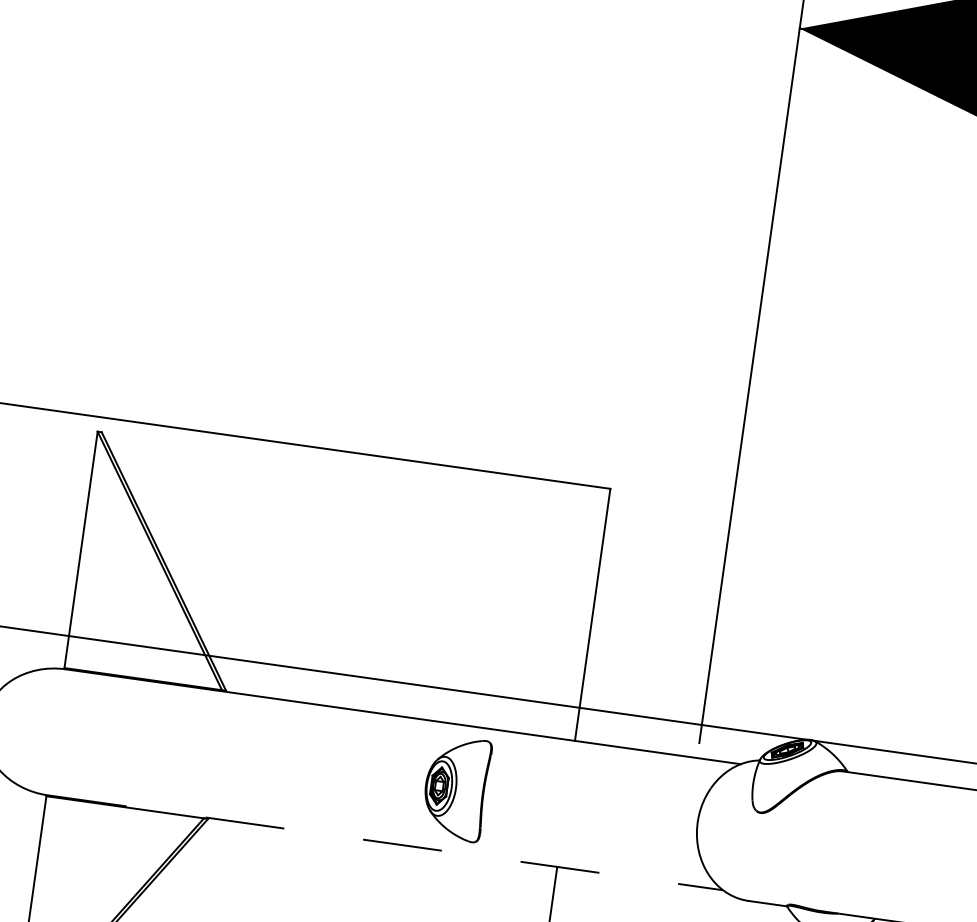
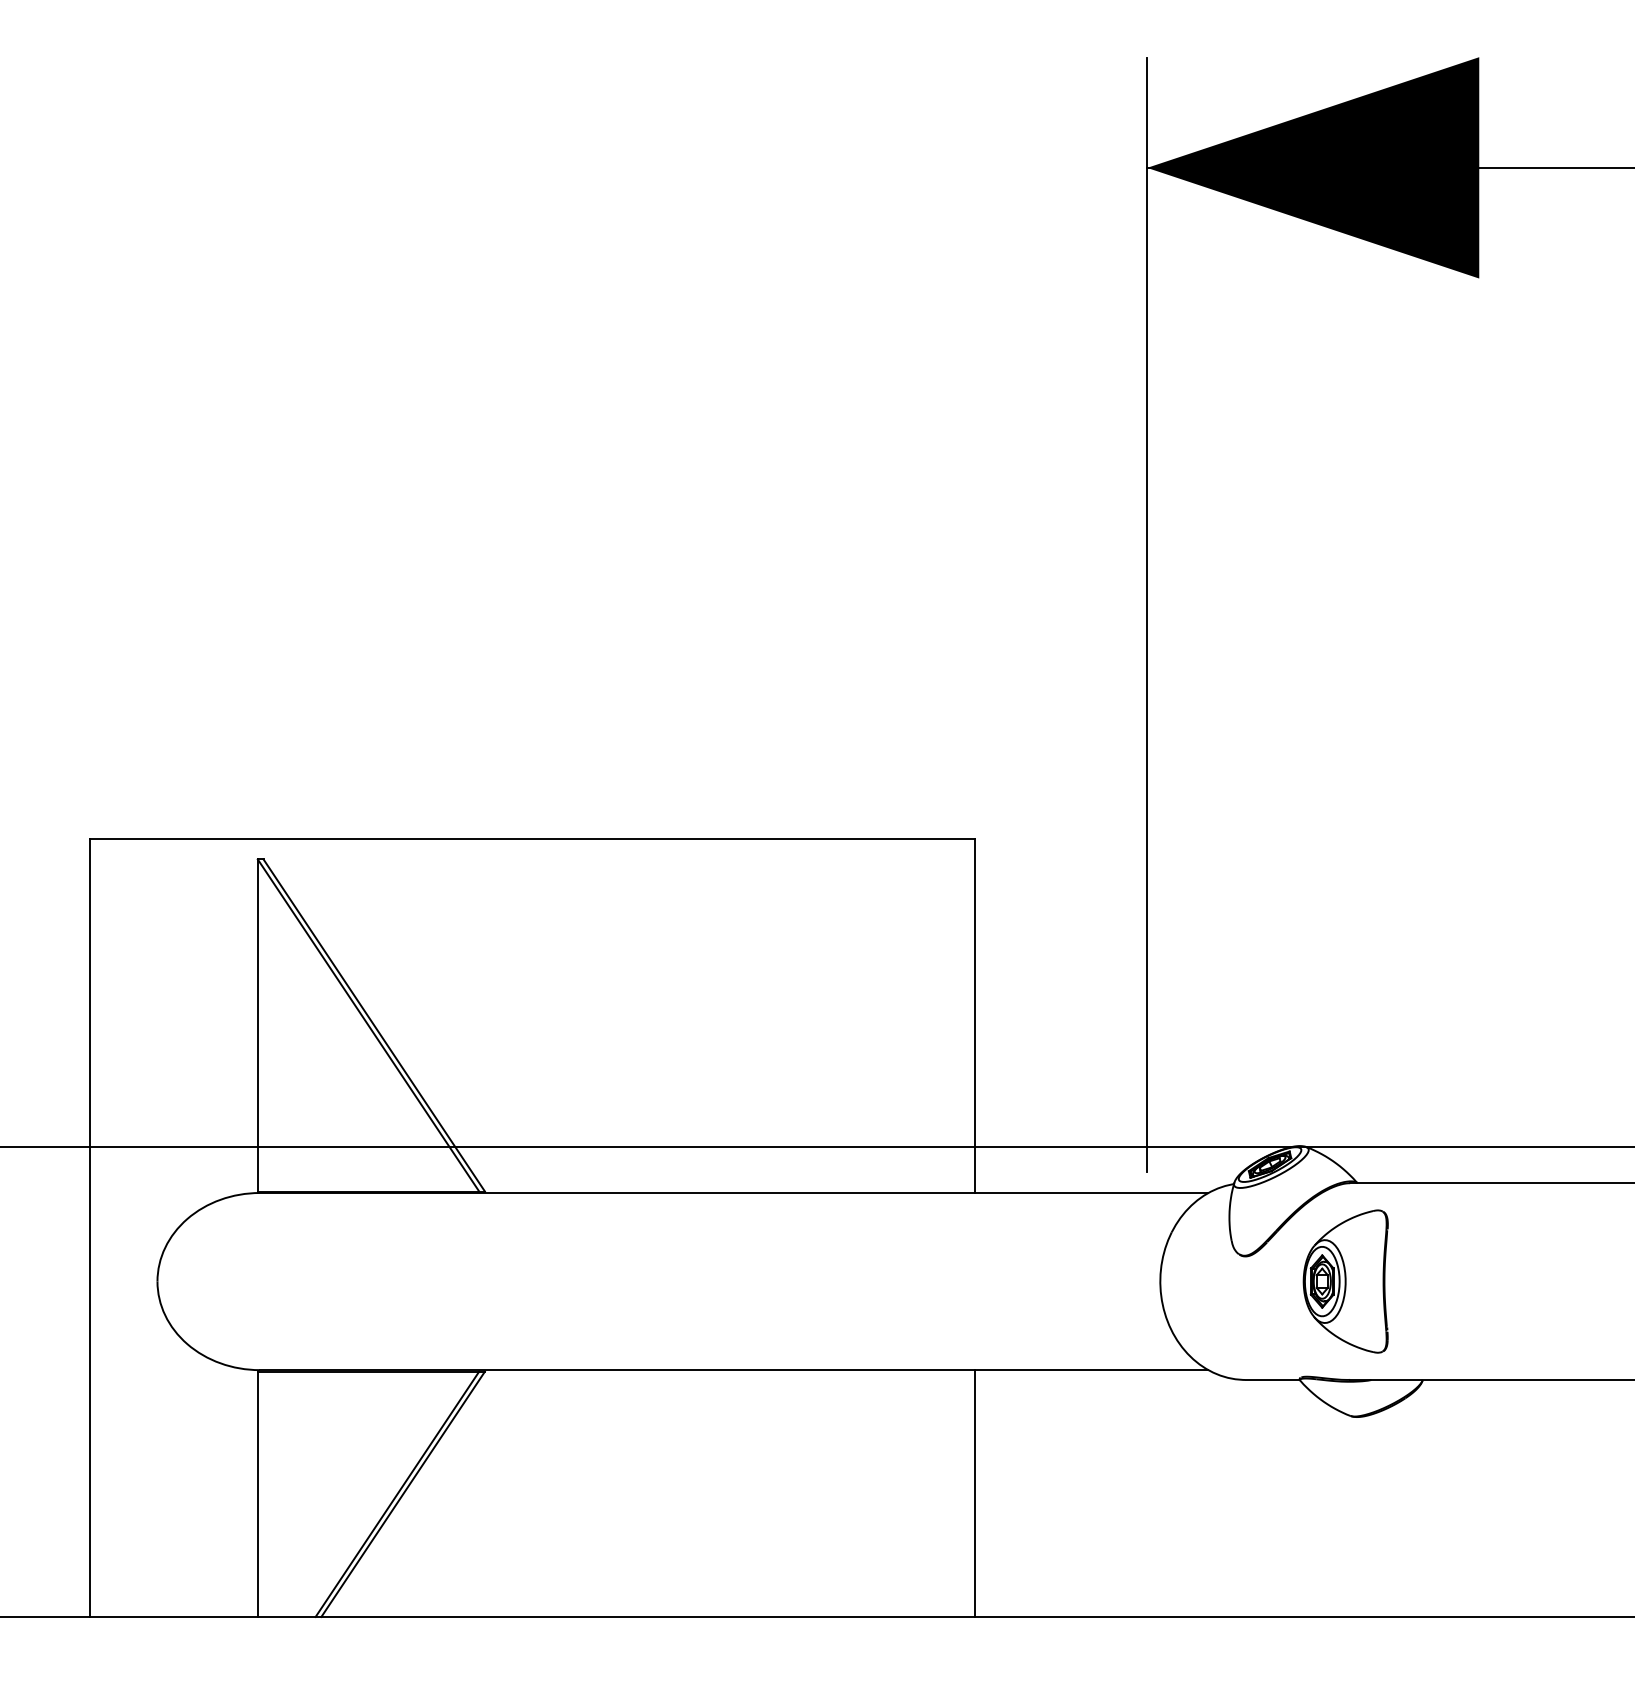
part: (455, 788) -> (1345, 1281), moved
line: (385, 843) -> (734, 1370), dashed -> solid

